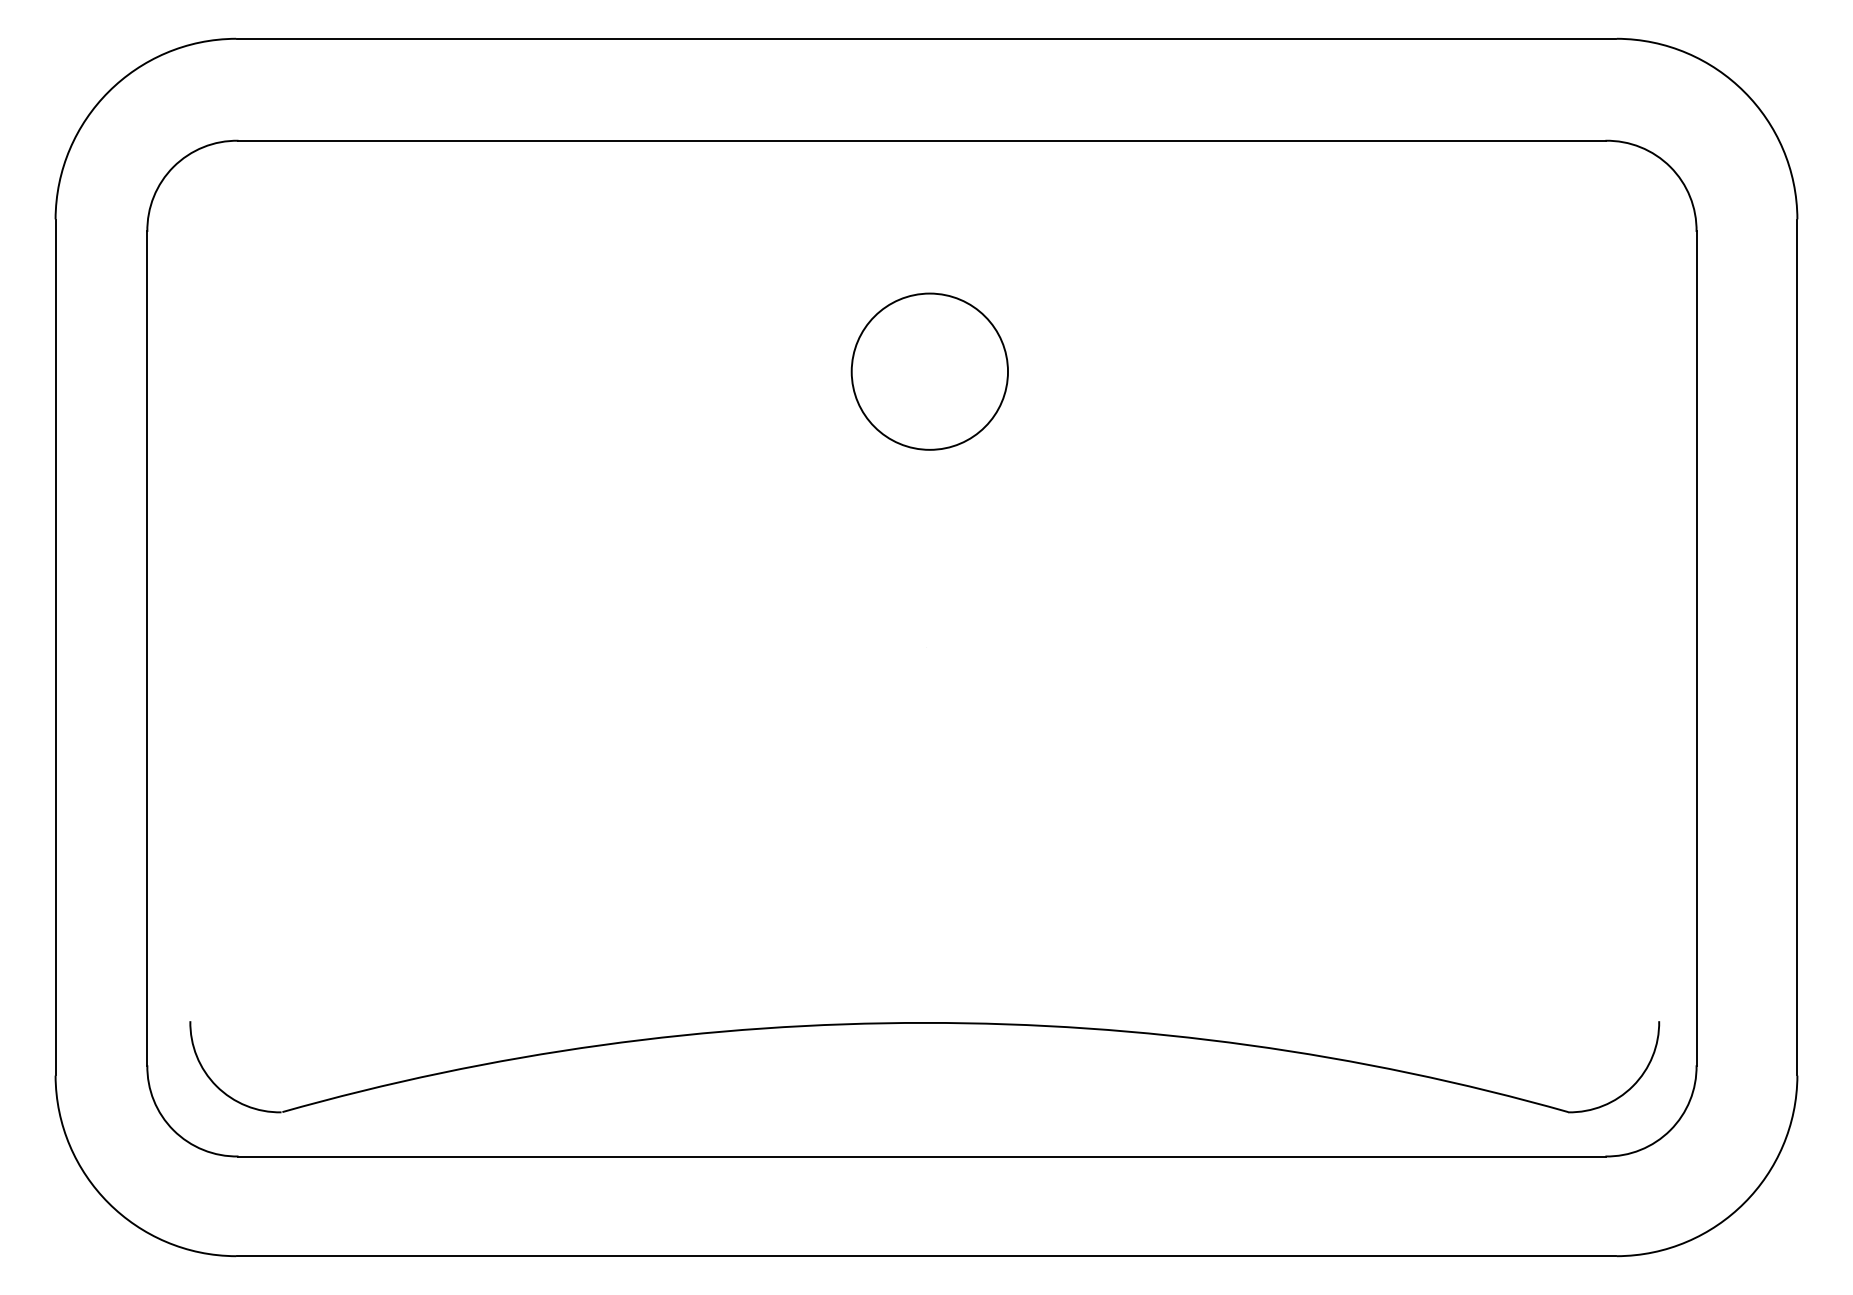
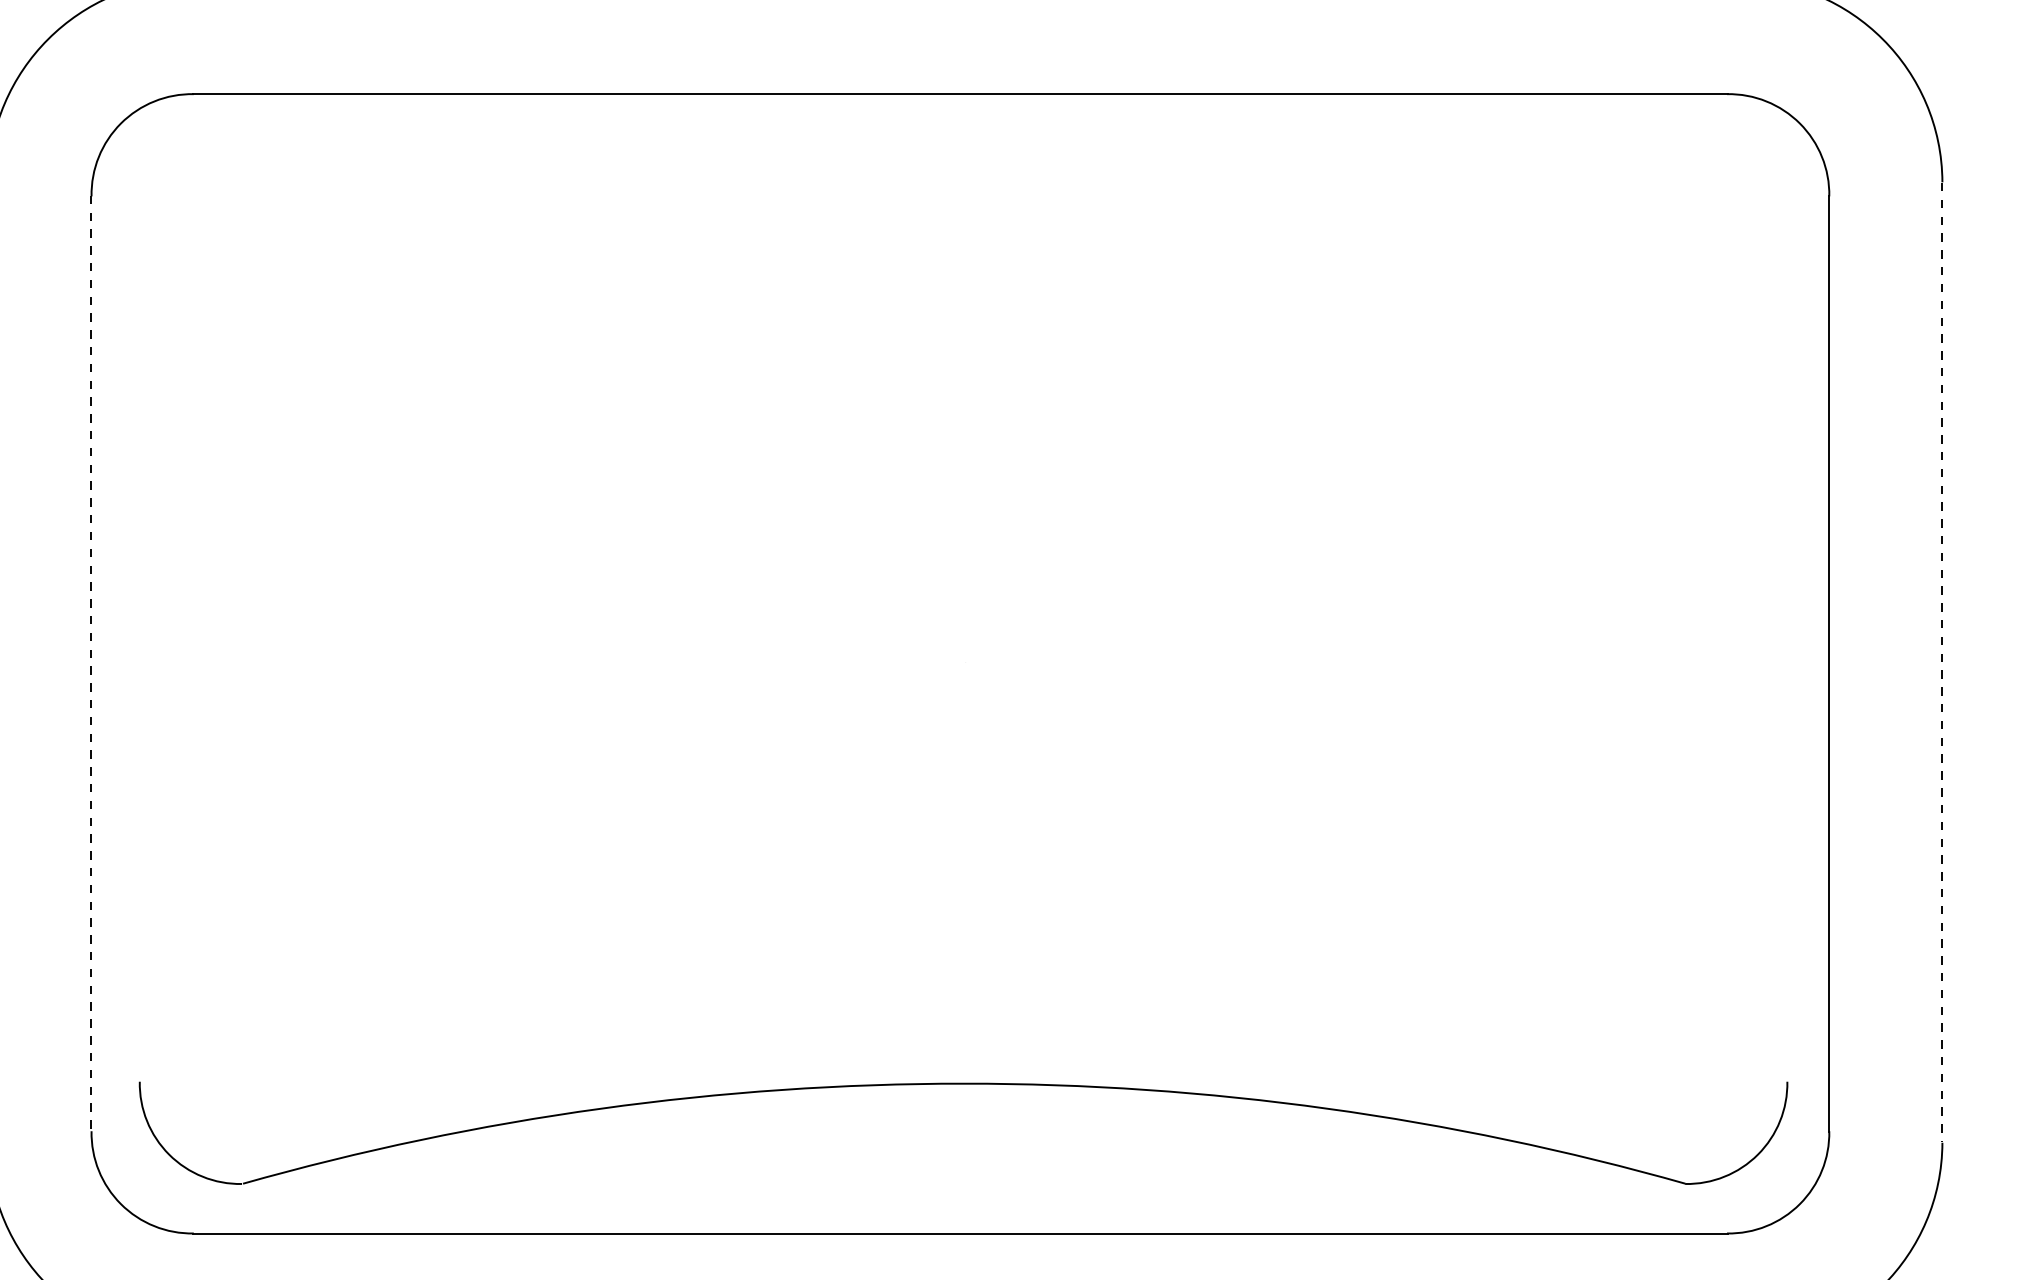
circle: (929, 371) -> (968, 352), removed
line: (1797, 647) -> (1942, 662), solid -> dashed
line: (147, 649) -> (91, 664), solid -> dashed

